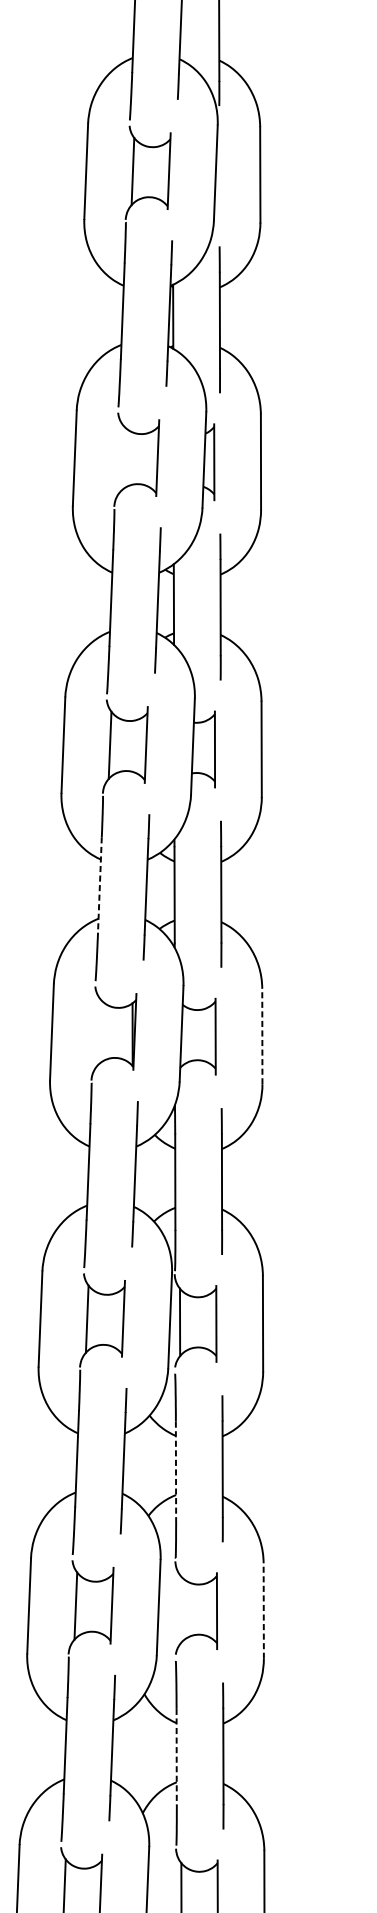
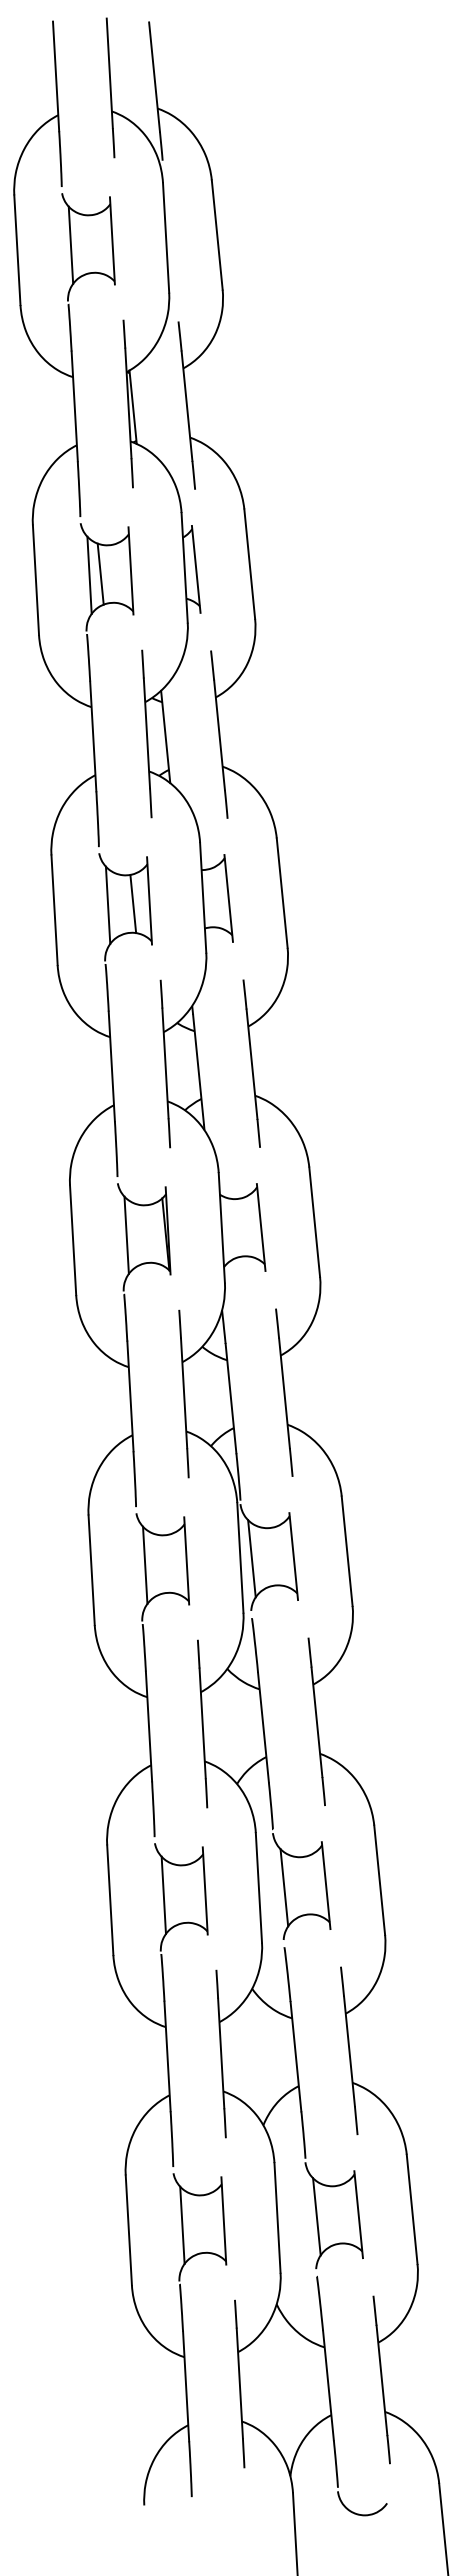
line: (121, 457) -> (89, 574), added
line: (131, 457) -> (100, 573), added
line: (132, 745) -> (133, 903), added
line: (99, 885) -> (111, 1066), dashed -> solid
line: (98, 1031) -> (126, 1234), added
line: (262, 1036) -> (314, 1222), dashed -> solid
line: (176, 1469) -> (263, 1727), dashed -> solid
line: (180, 1609) -> (284, 1887), added
line: (263, 1611) -> (379, 1880), dashed -> solid
line: (176, 1756) -> (295, 2056), dashed -> solid

